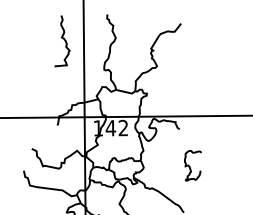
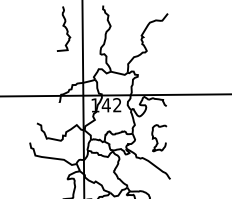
curve: (190, 167) -> (157, 139), moved

